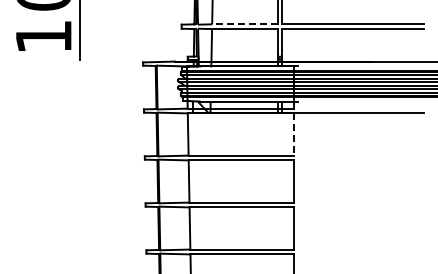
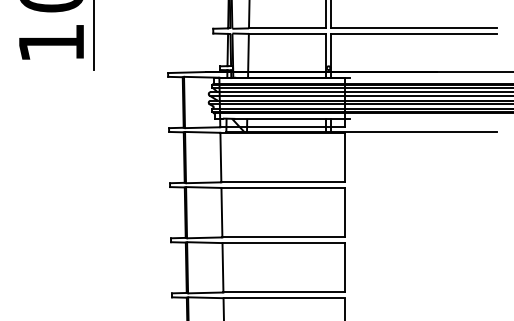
line: (244, 24) -> (286, 28), dashed -> solid
line: (294, 135) -> (345, 158), dashed -> solid

